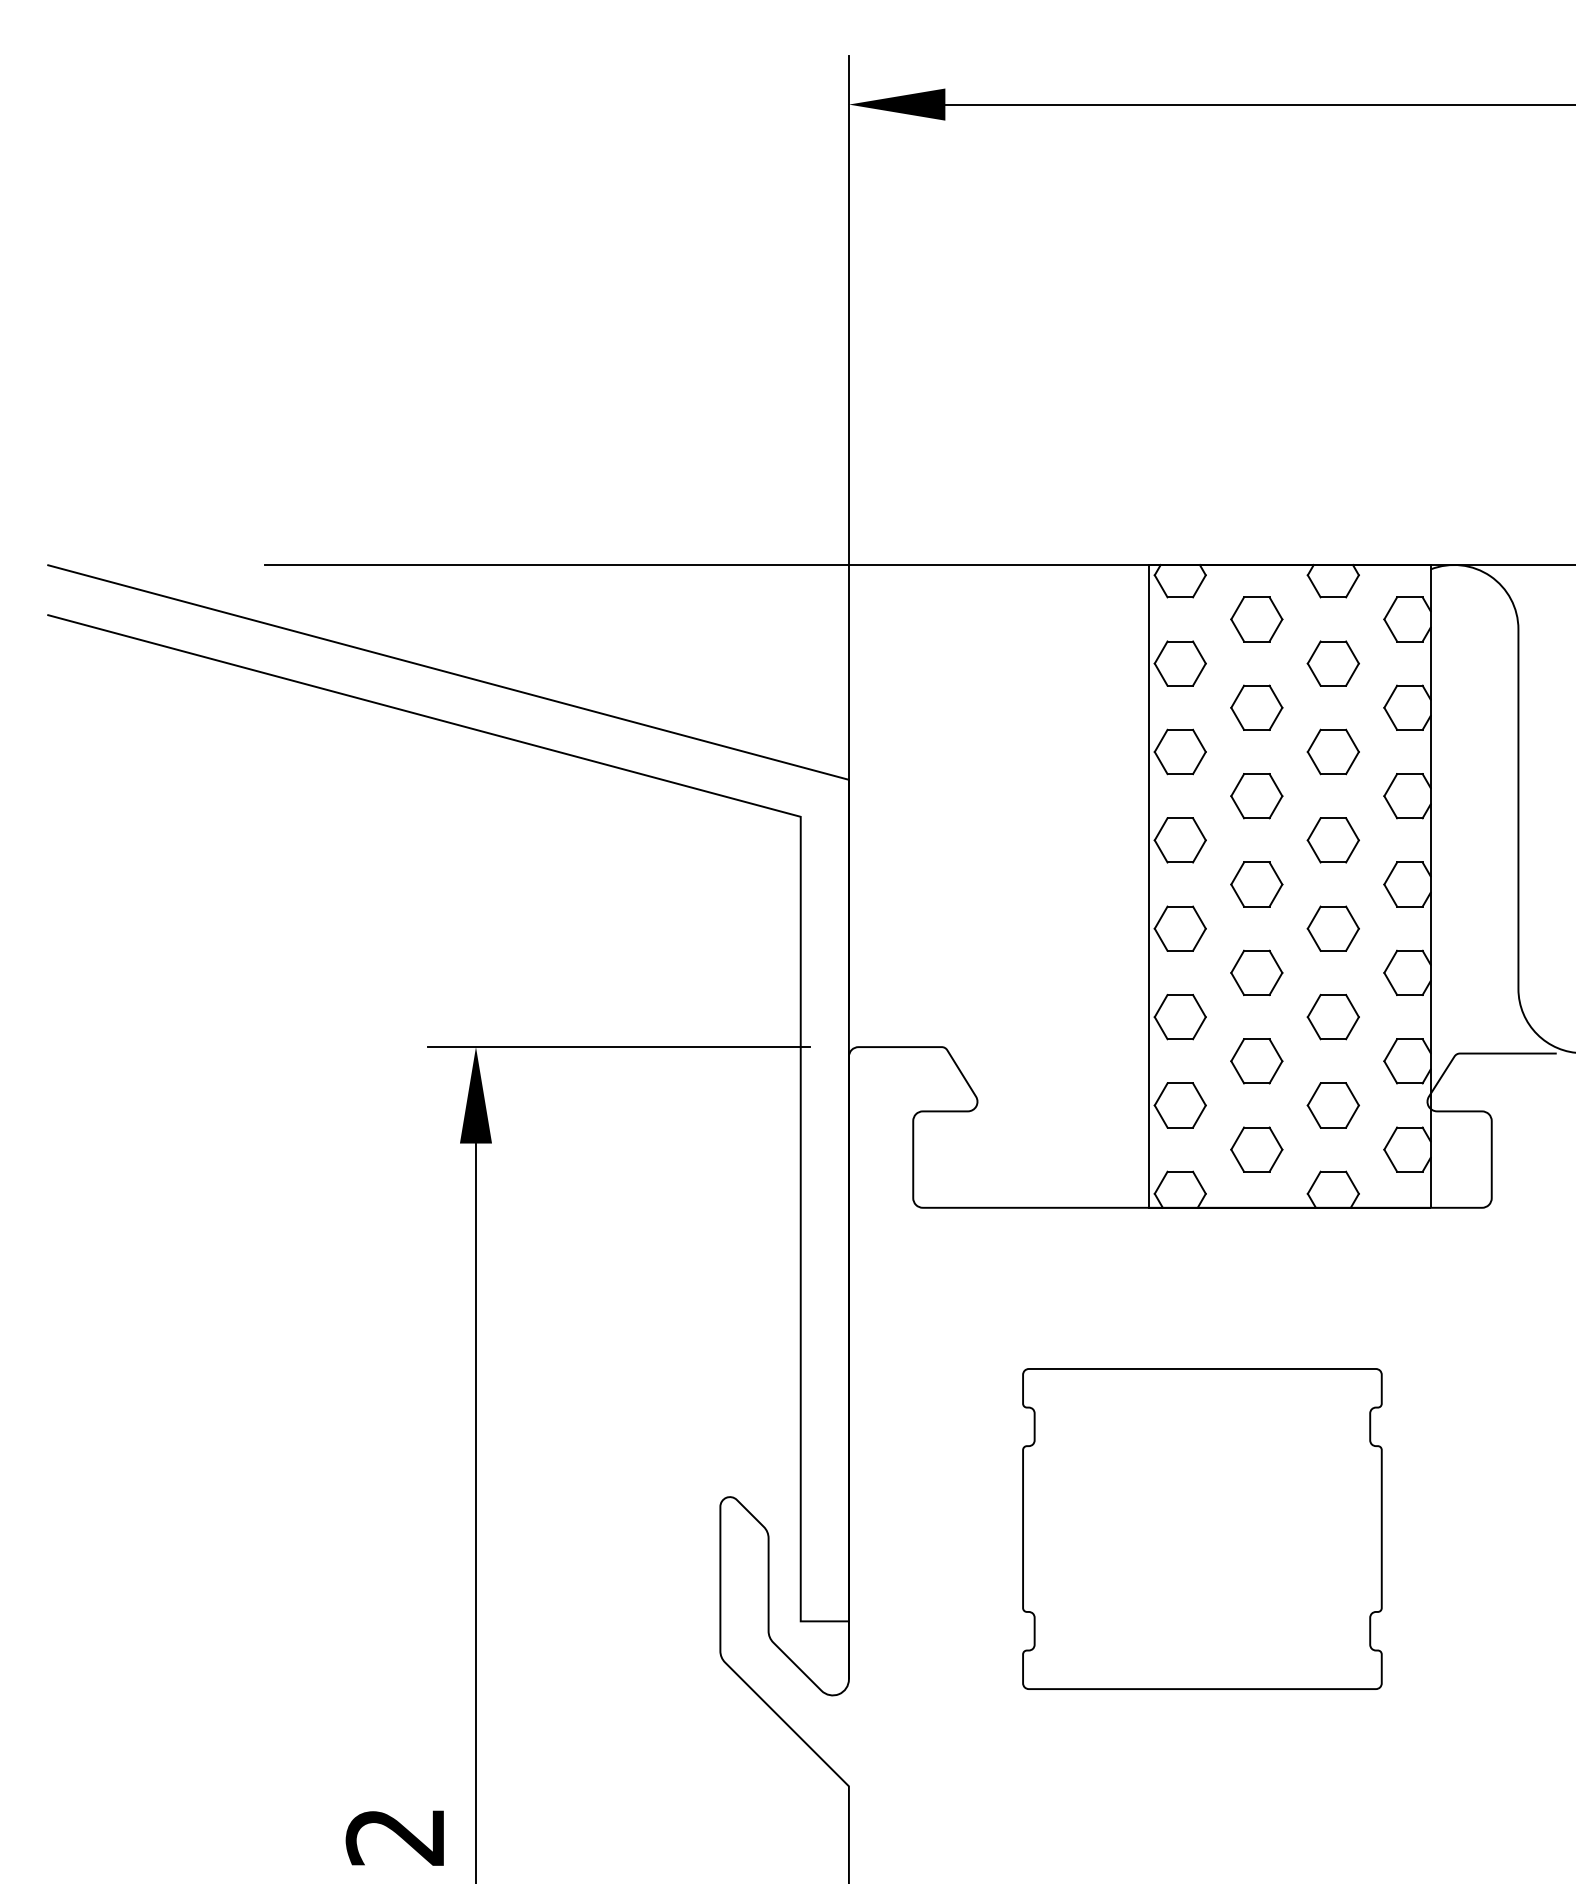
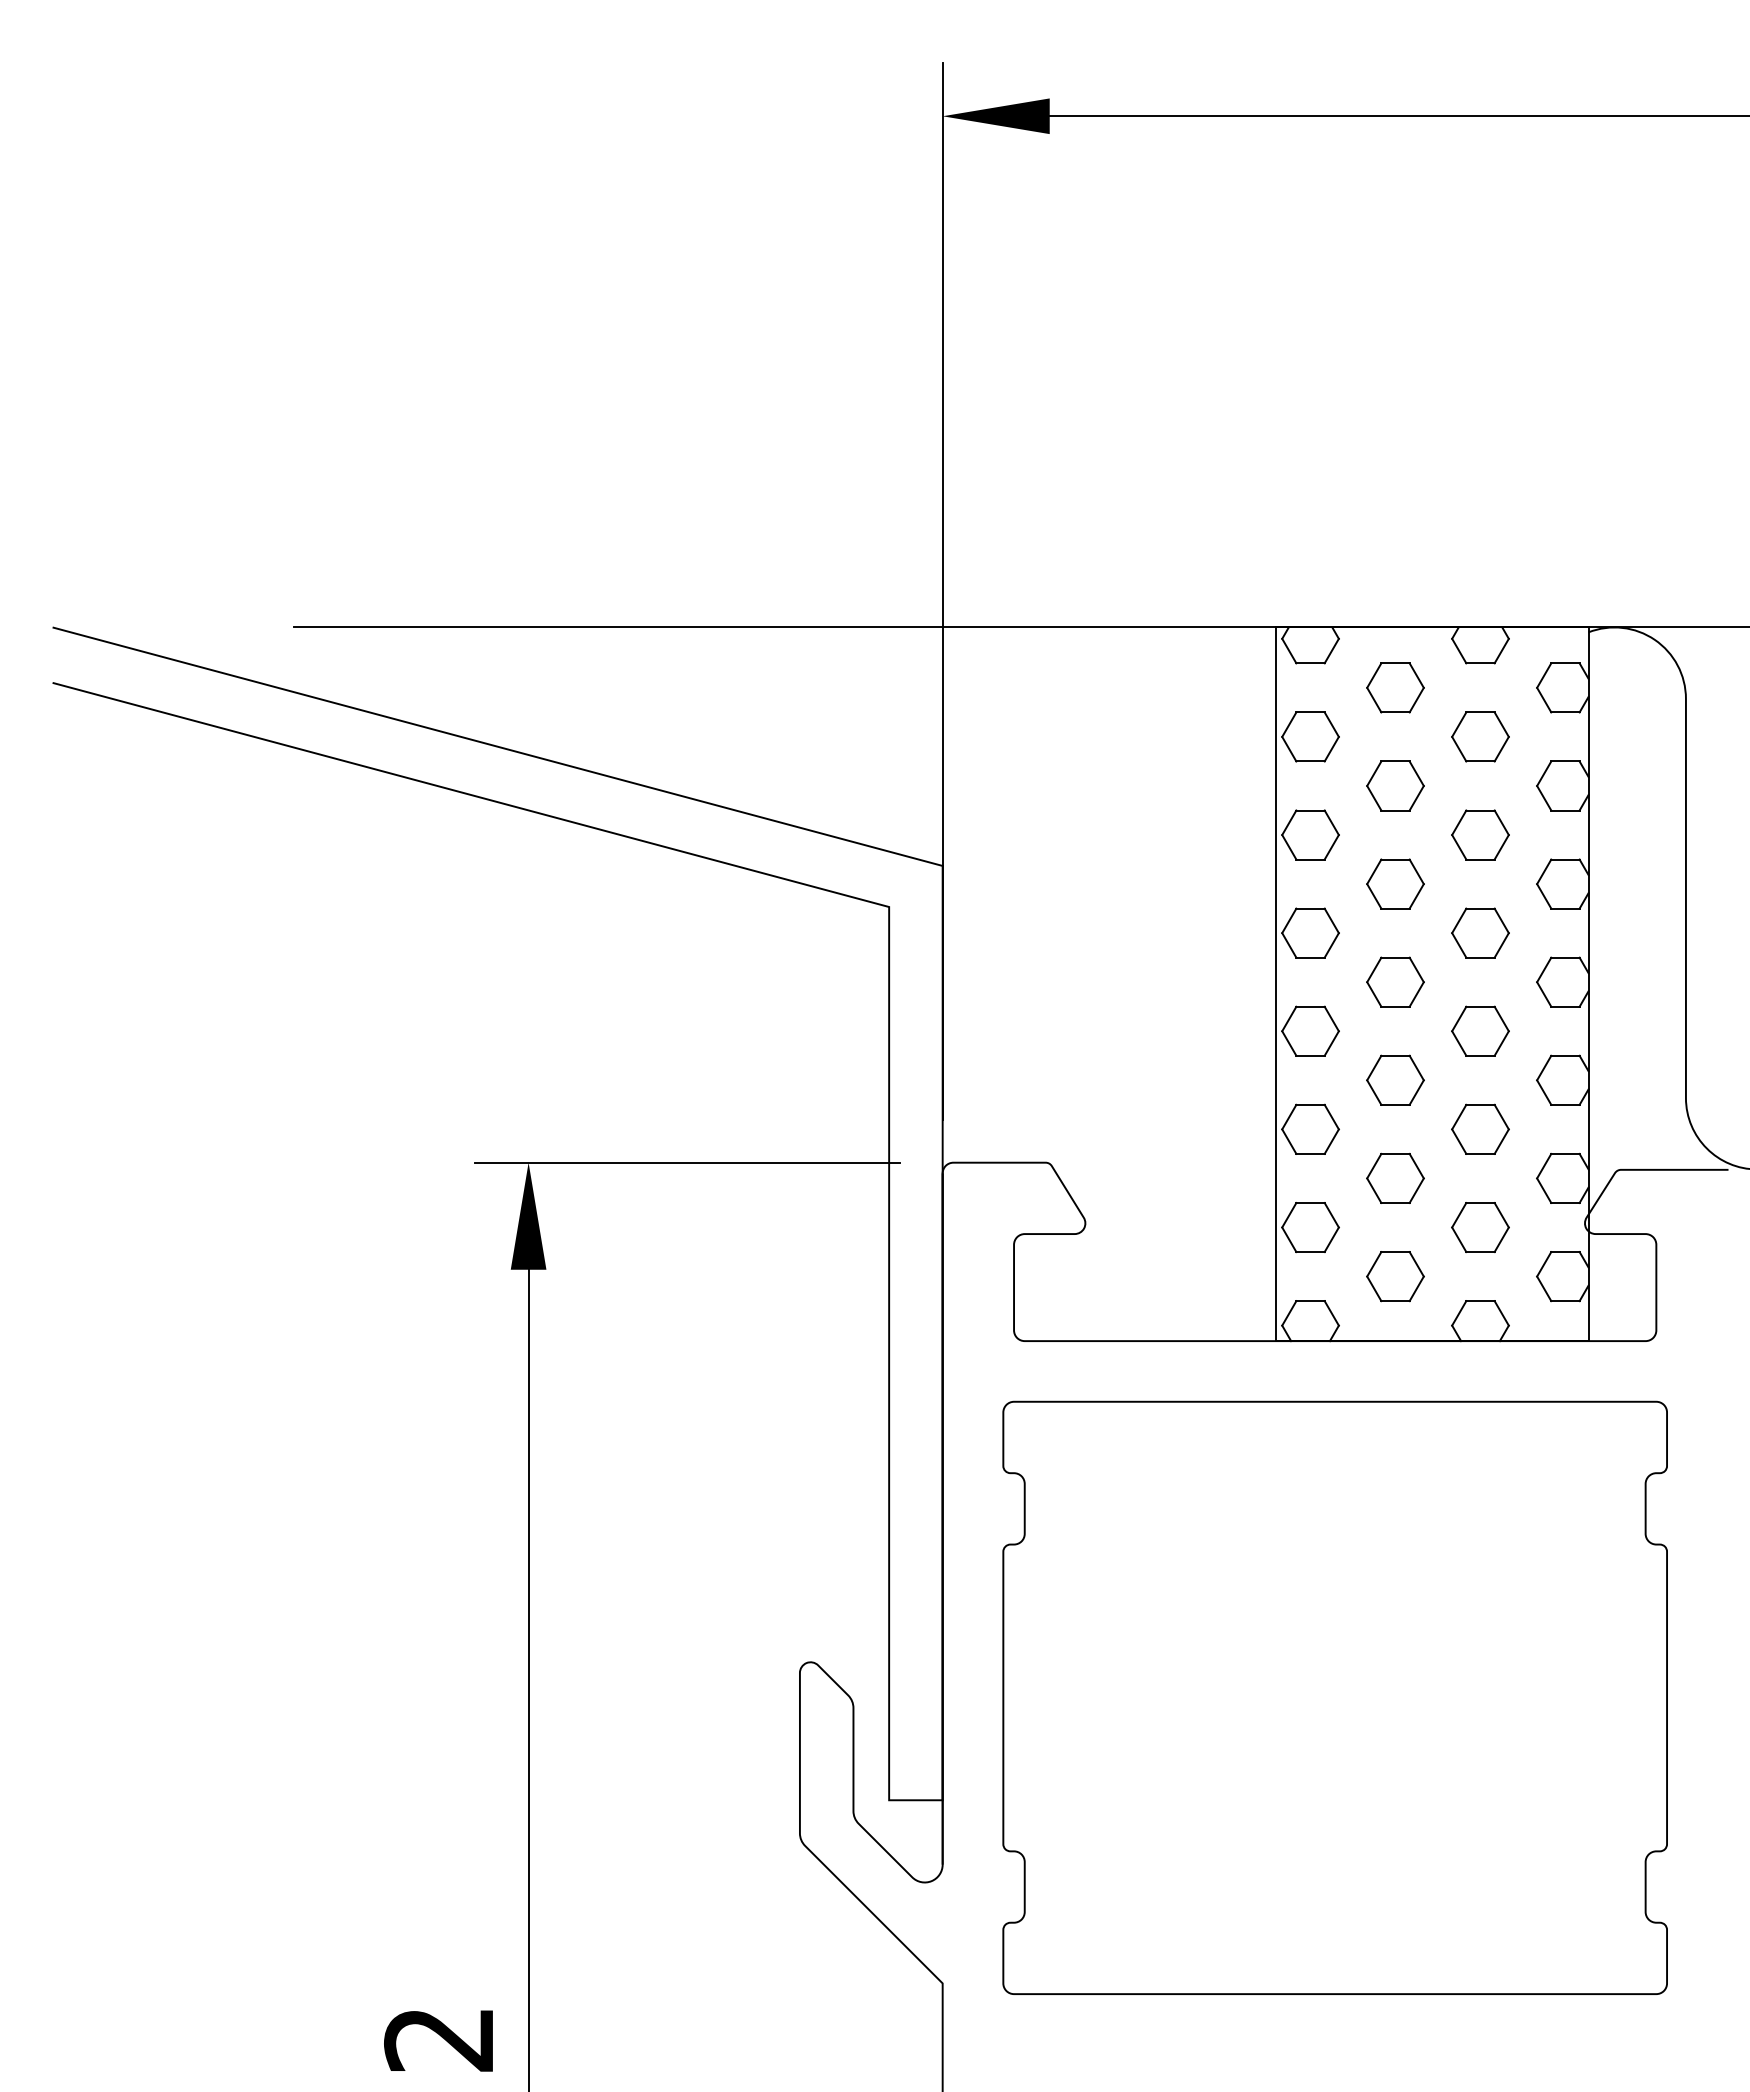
part: (1201, 1528) -> (1334, 1697), size x1.67

